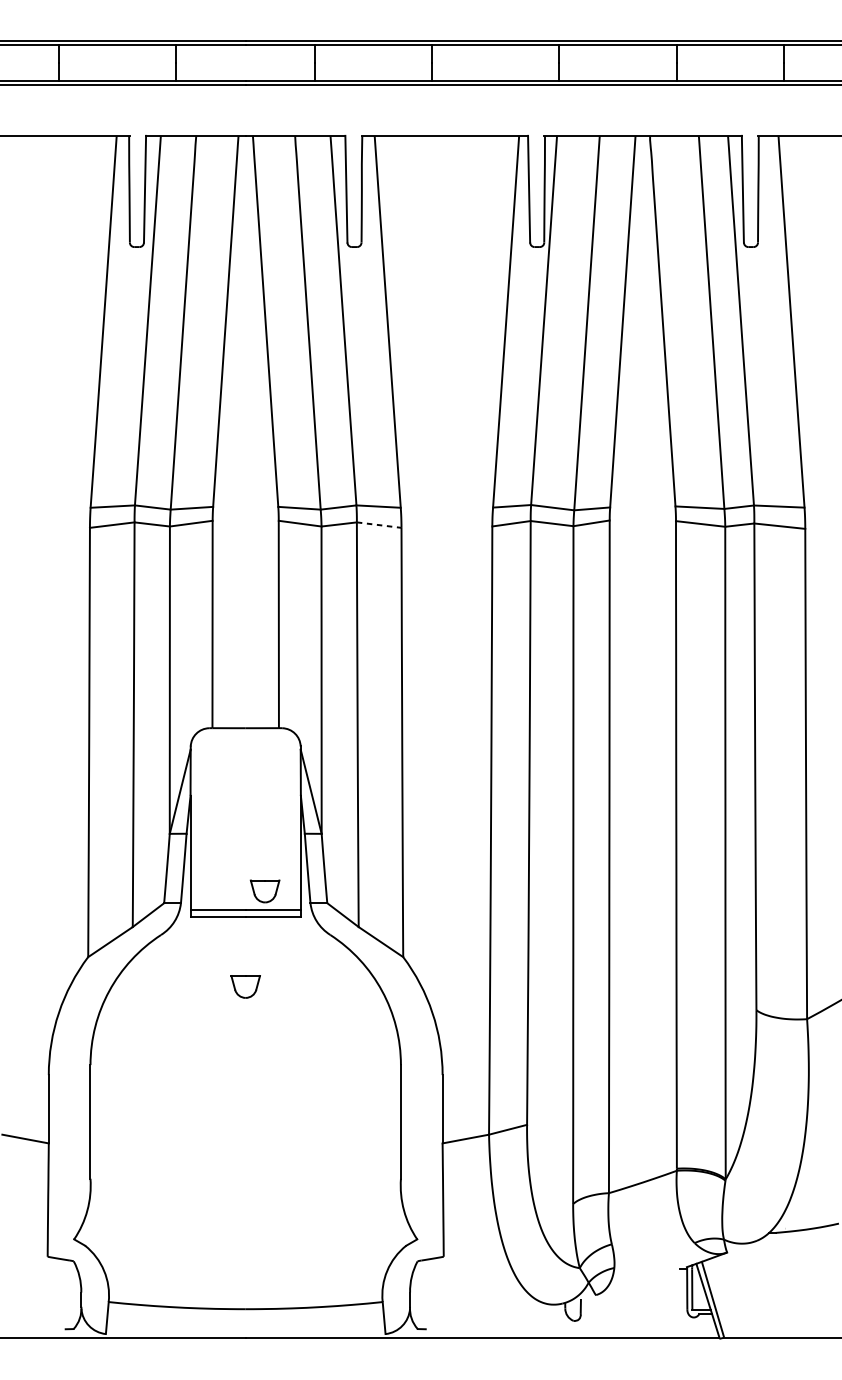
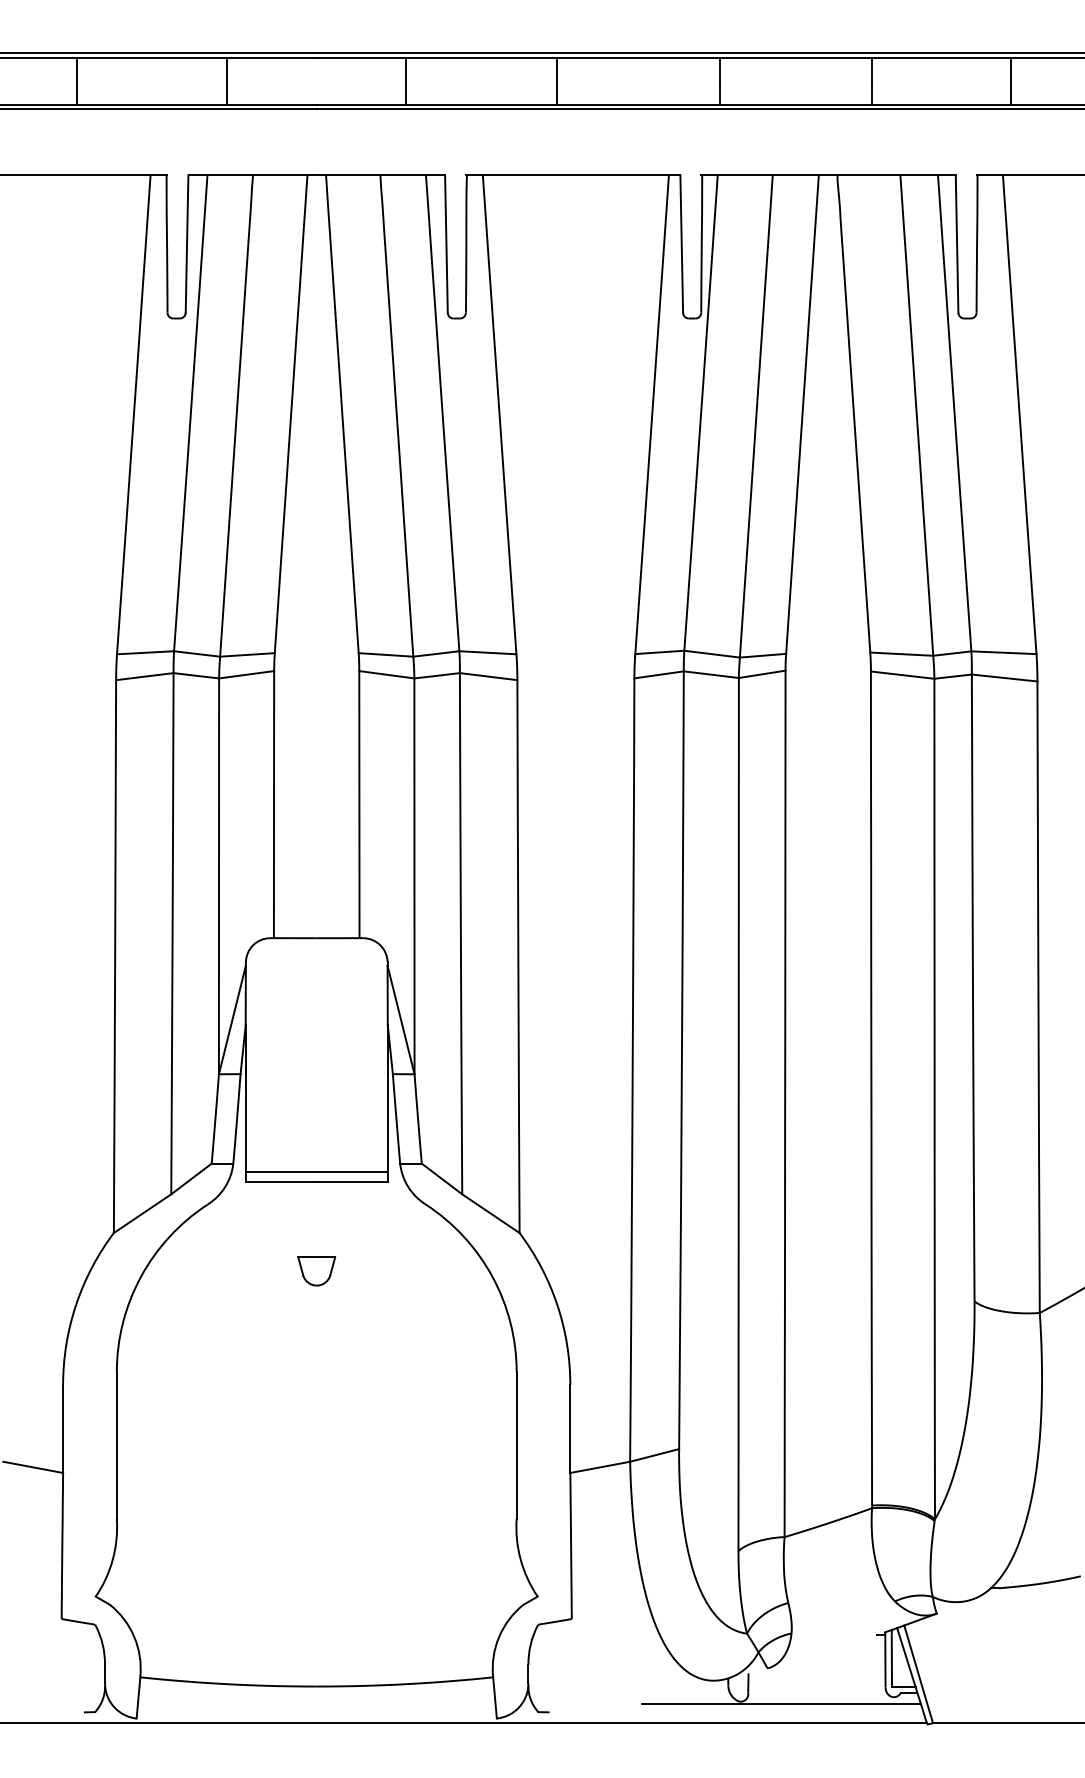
line: (379, 525) -> (488, 676), dashed -> solid
part: (264, 891) -> (341, 1148), removed
line: (606, 1323) -> (781, 1704), added

